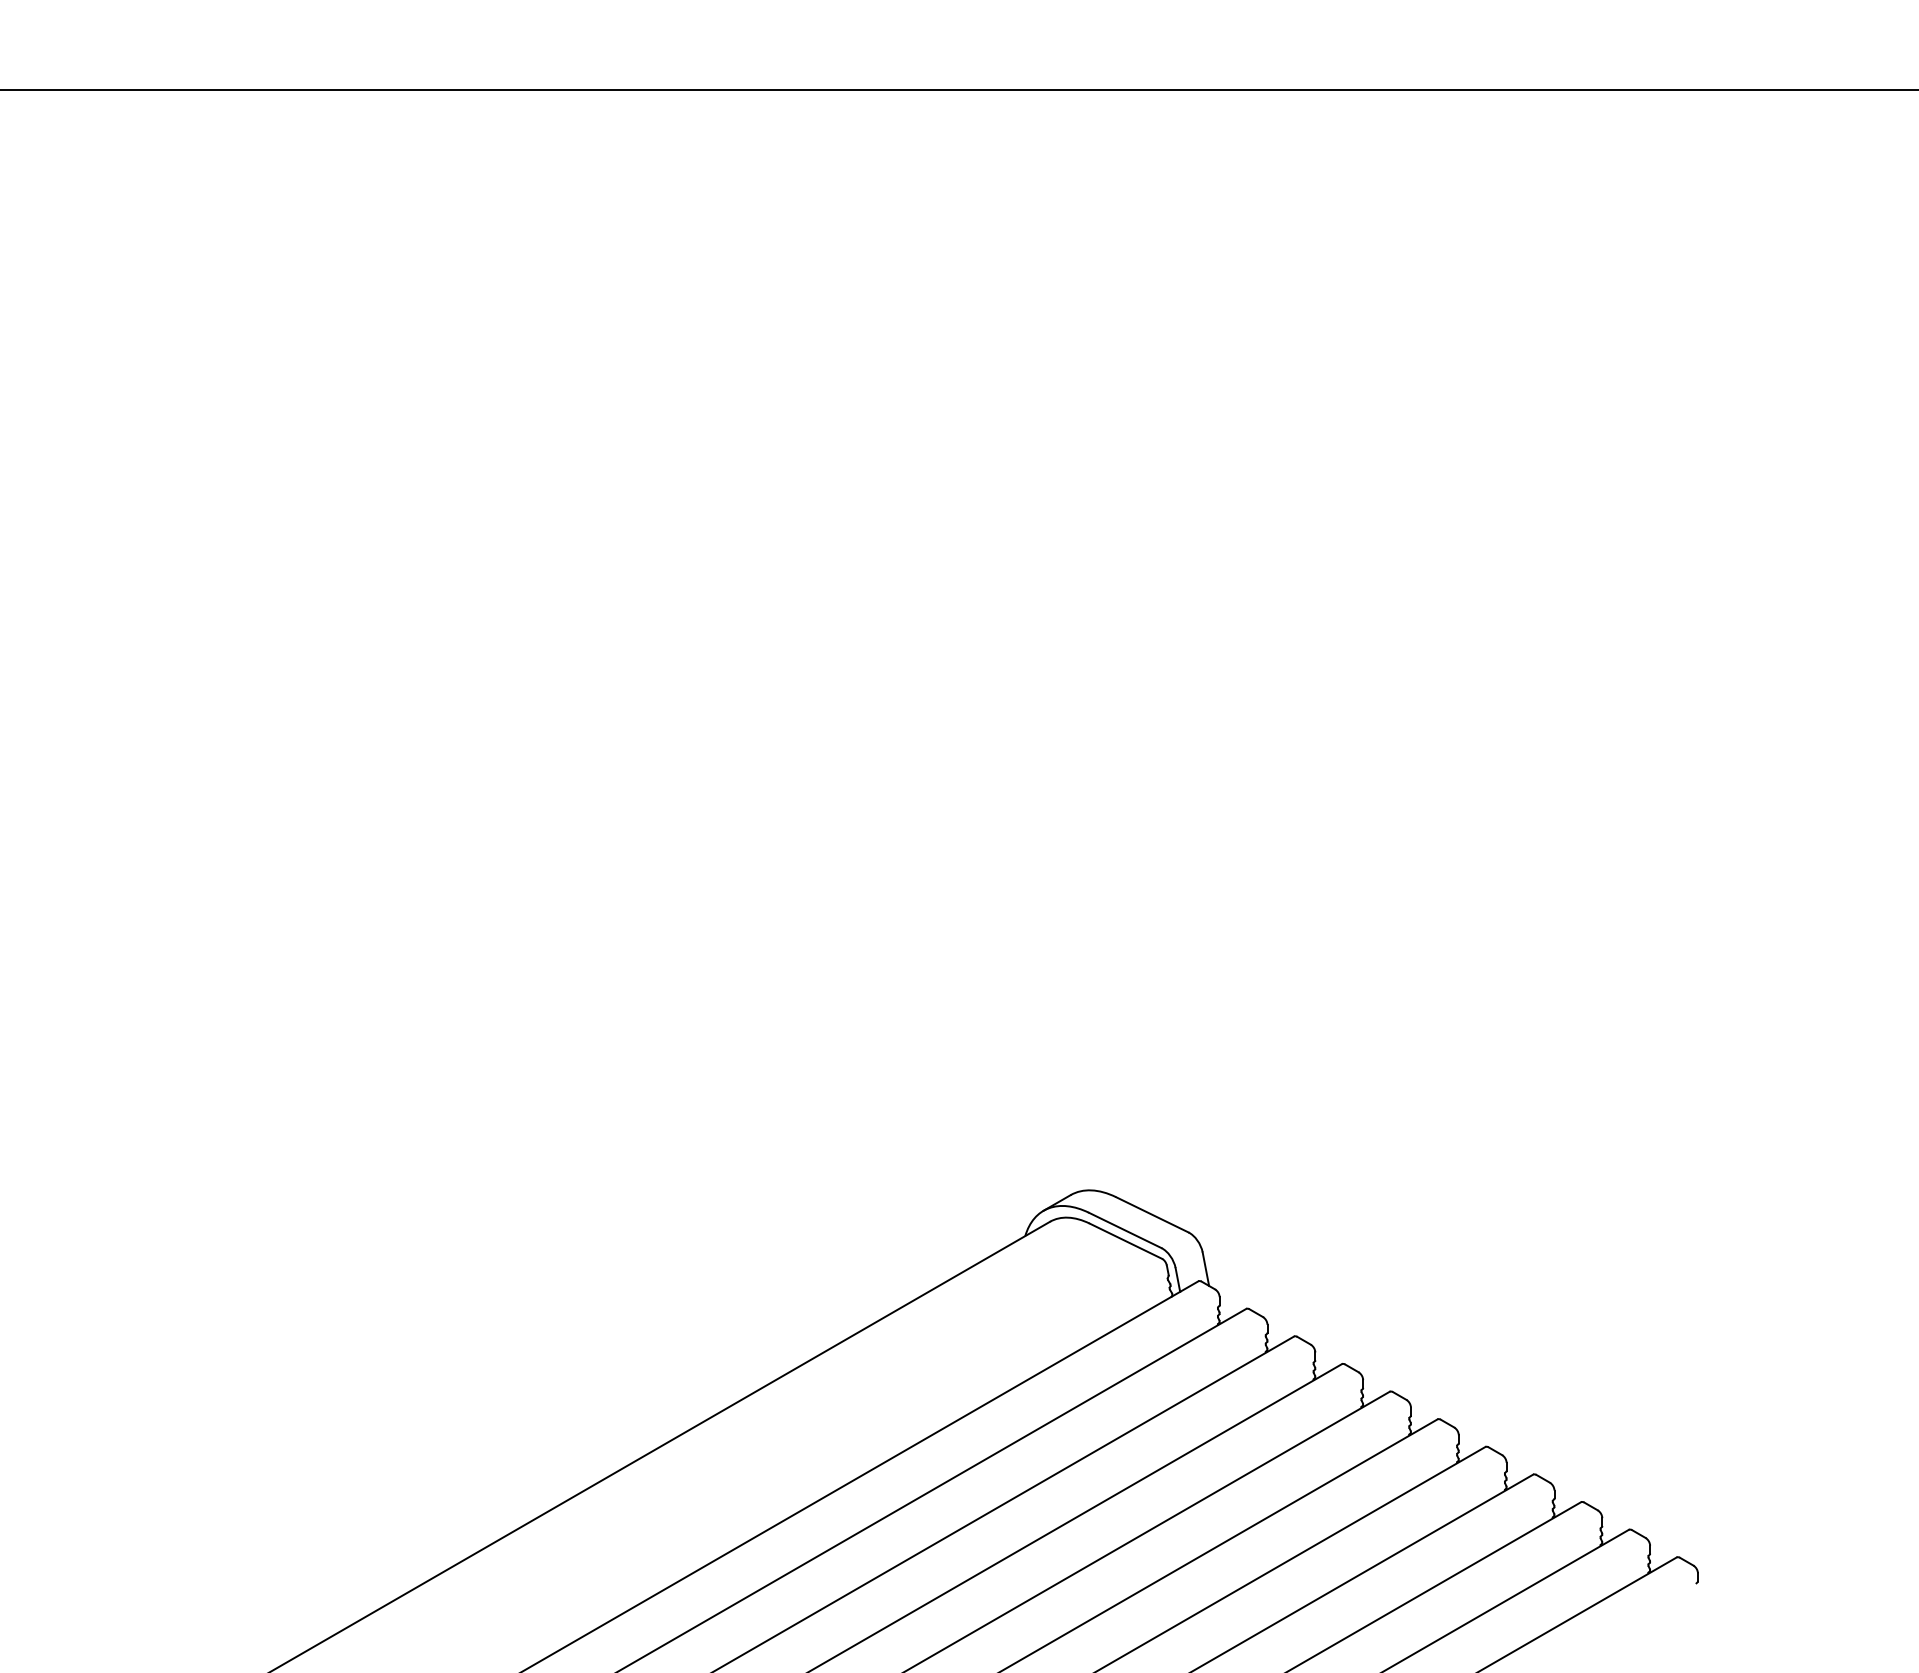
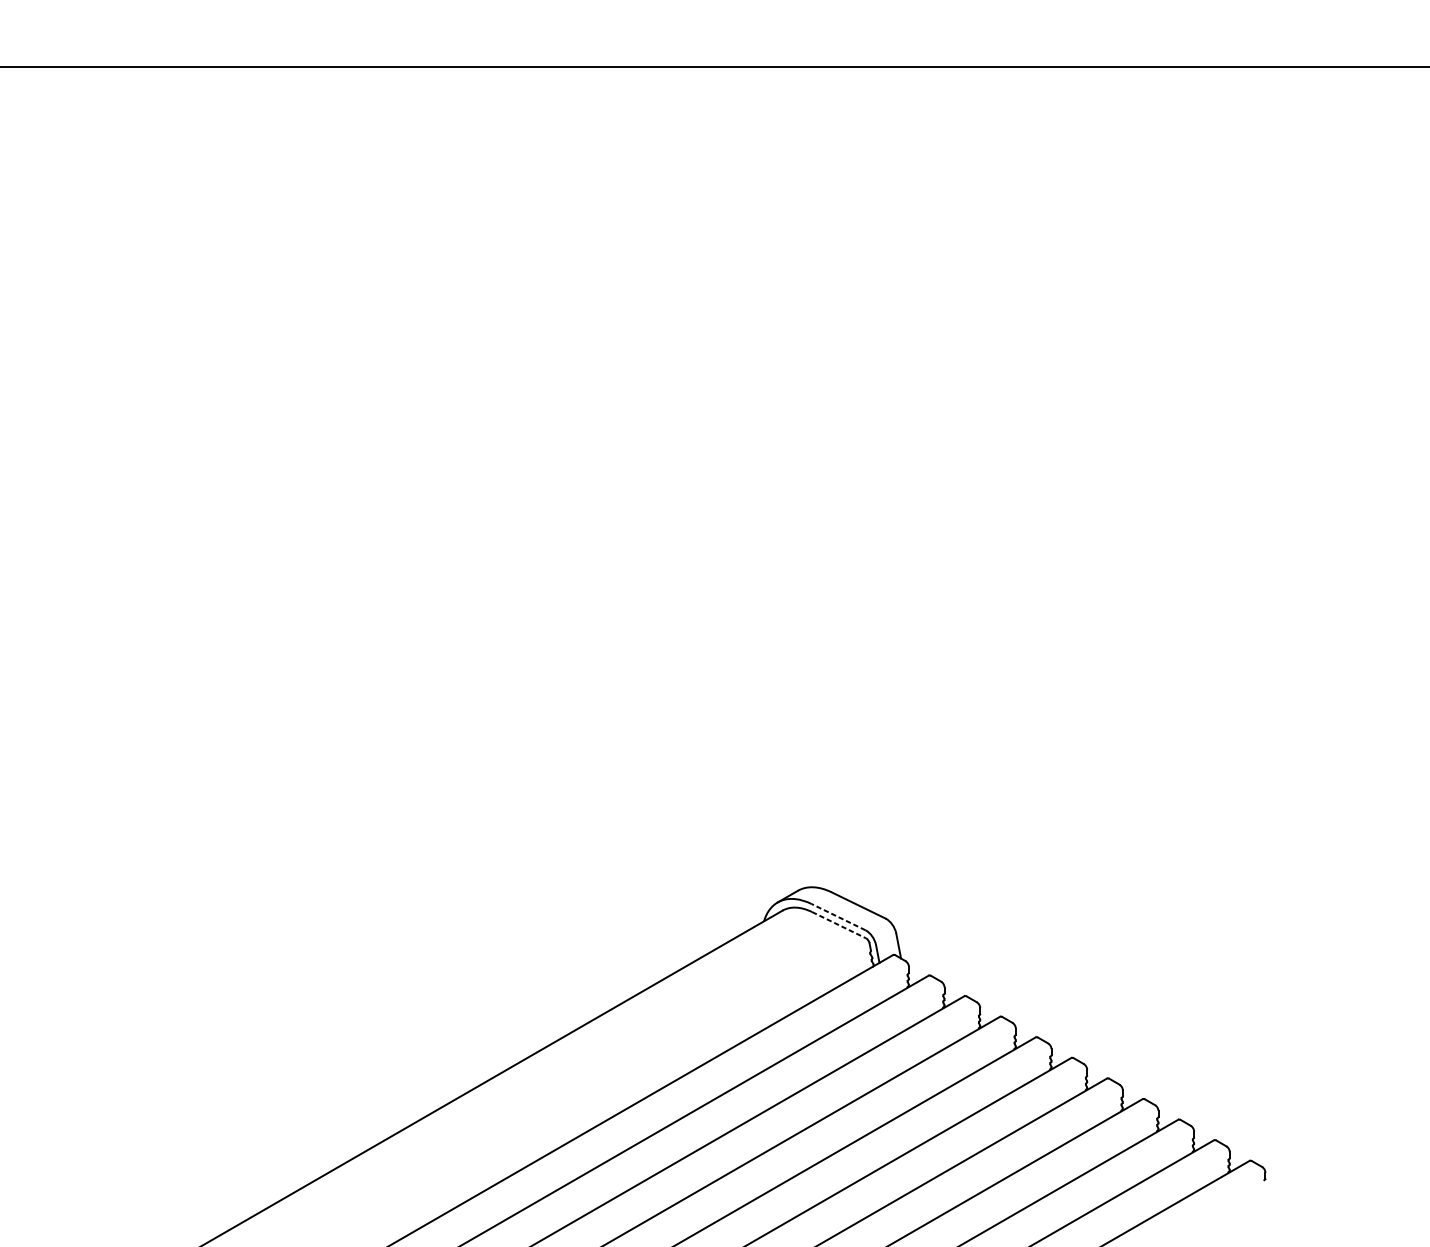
line: (1124, 1230) -> (837, 917), solid -> dashed
line: (1126, 1241) -> (839, 925), solid -> dashed

